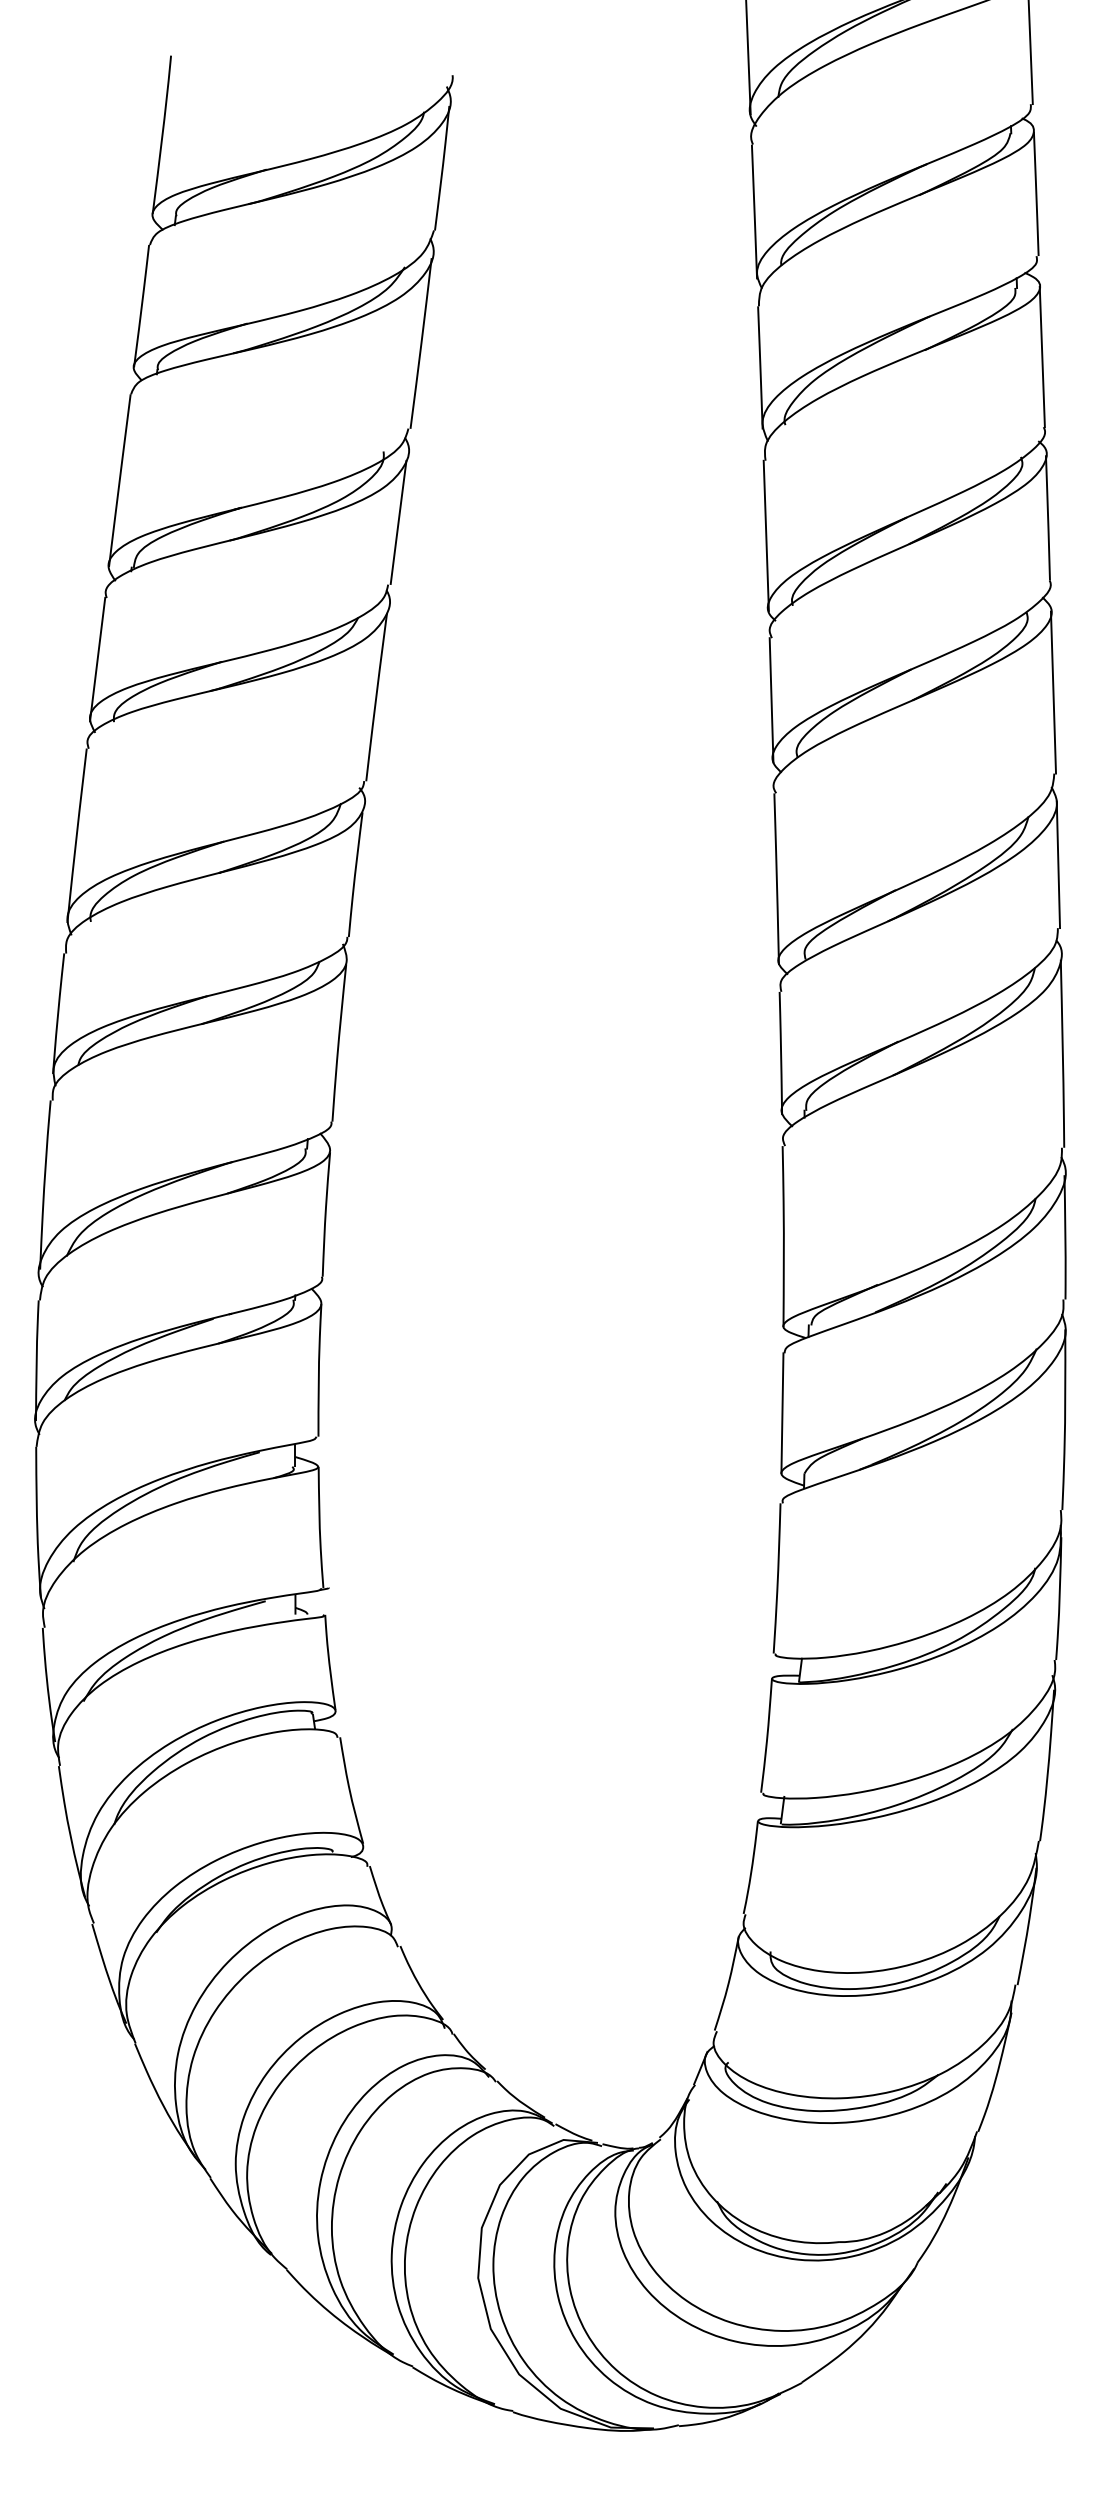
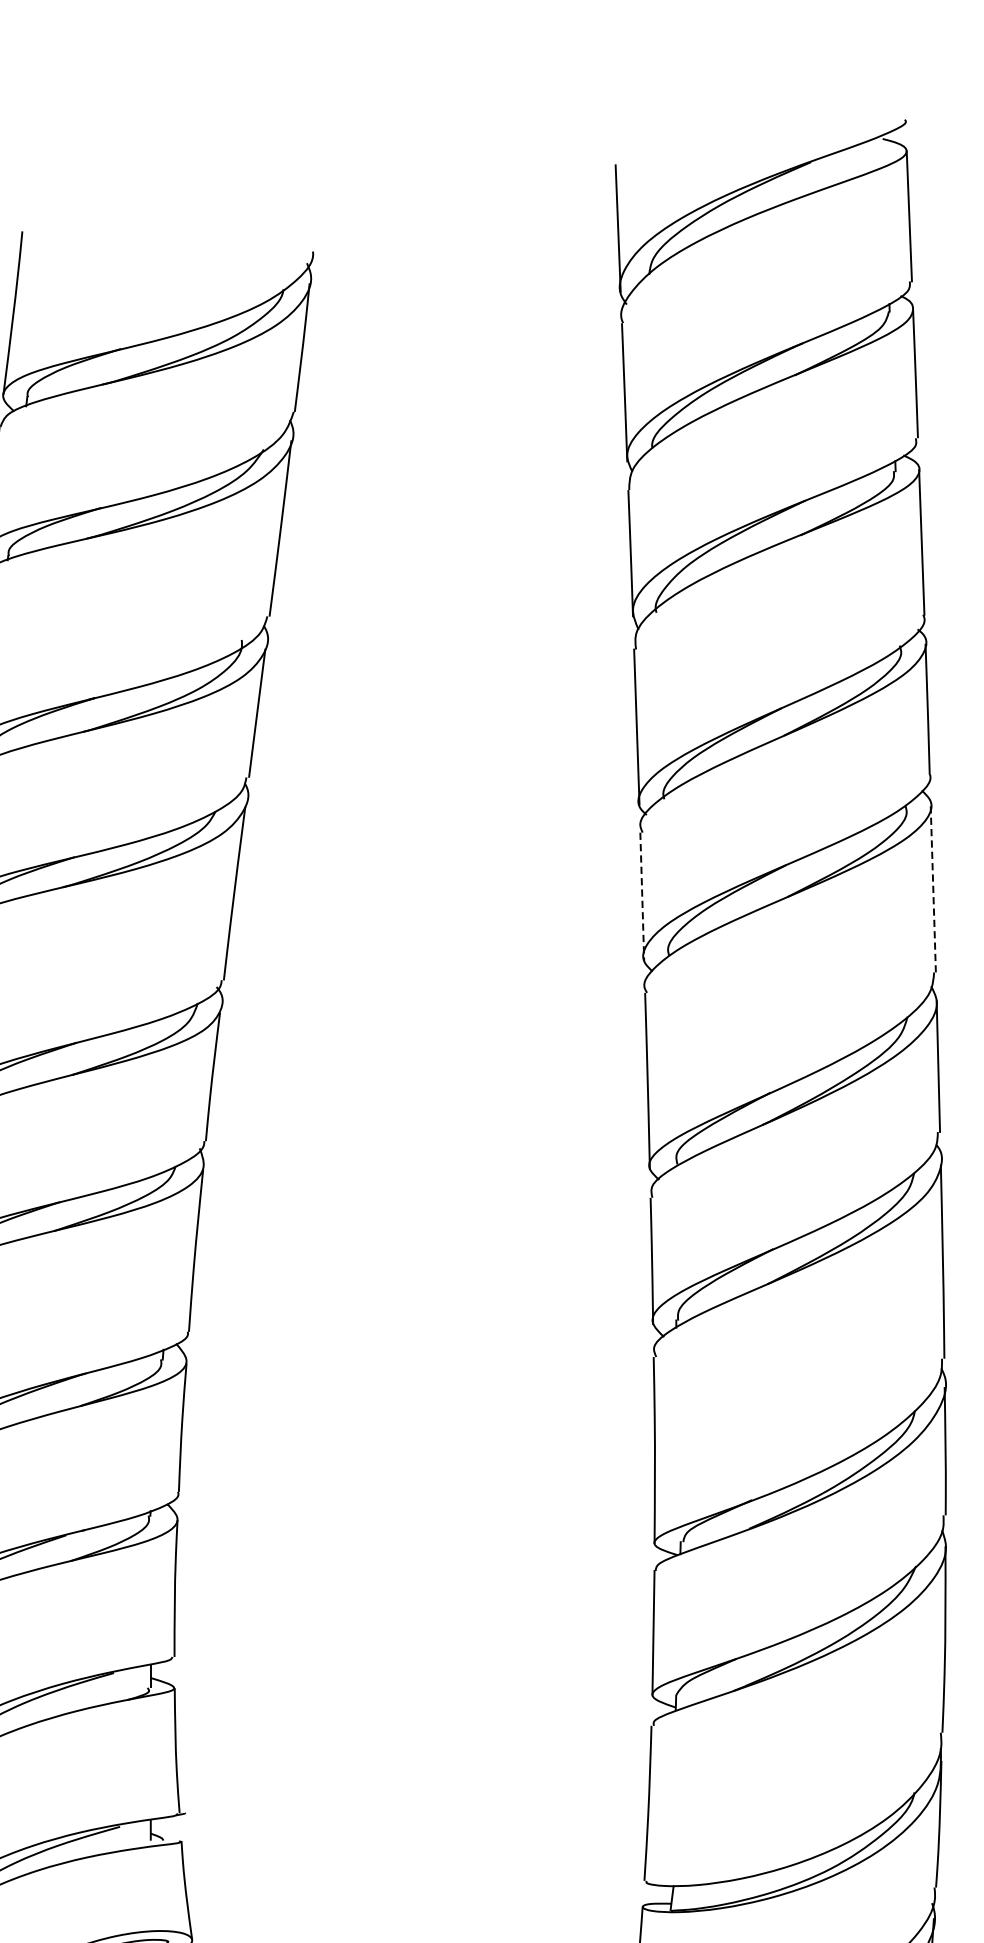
line: (1053, 692) -> (933, 888), solid -> dashed
line: (771, 700) -> (642, 897), solid -> dashed

